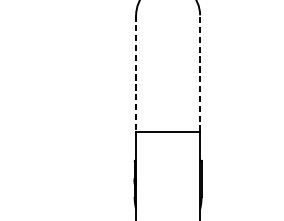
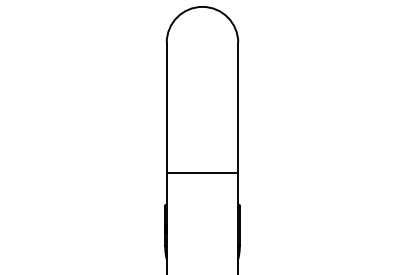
line: (135, 73) -> (166, 107), dashed -> solid
line: (200, 73) -> (238, 107), dashed -> solid

